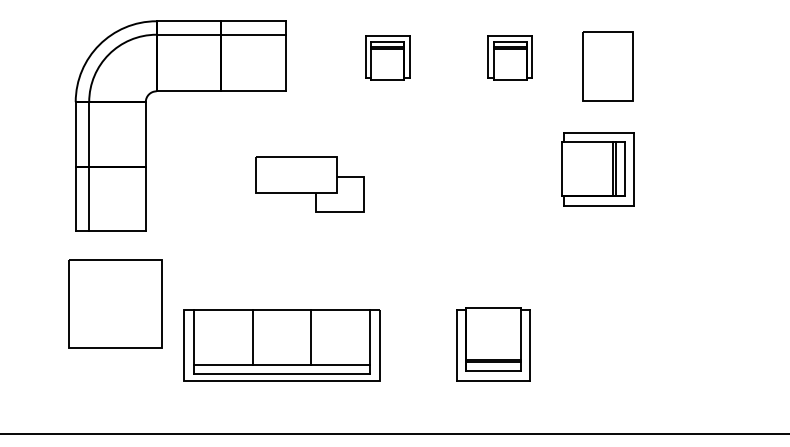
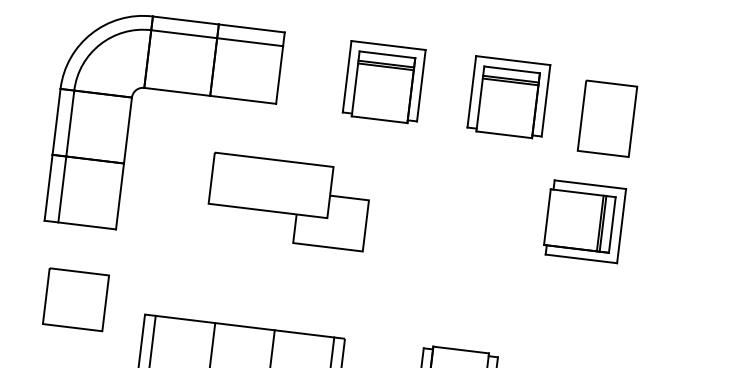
part: (387, 58) -> (383, 82), size x1.67
part: (510, 58) -> (509, 98), size x1.67
part: (309, 184) -> (288, 201), size x1.43
part: (114, 304) -> (75, 299), size x0.62

